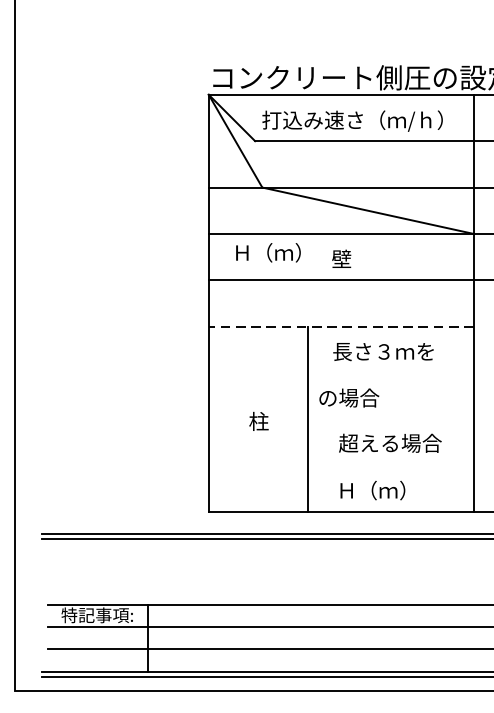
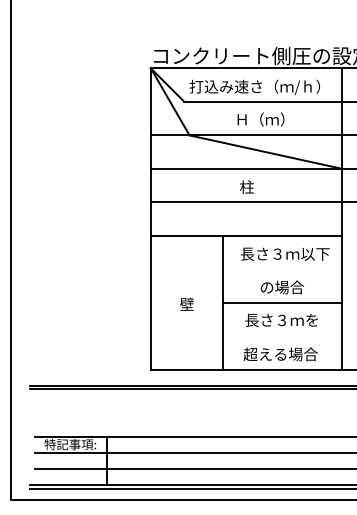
text: (267, 252) -> (260, 119), moved
text: (341, 258) -> (246, 186), 壁 -> 柱
line: (341, 326) -> (246, 235), dashed -> solid
text: (436, 350) -> (315, 253), 長さ３ｍを -> 長さ３ｍ以下
text: (348, 398) -> (281, 287), moved
line: (390, 420) -> (282, 303), added
text: (259, 421) -> (187, 304), 柱 -> 壁
text: (390, 443) -> (282, 320), 超える場合 -> 長さ３ｍを
text: (388, 490) -> (280, 354), Ｈ（ｍ） -> 超える場合

